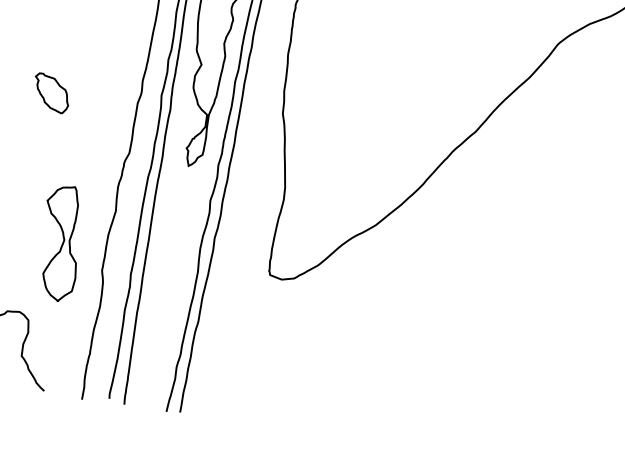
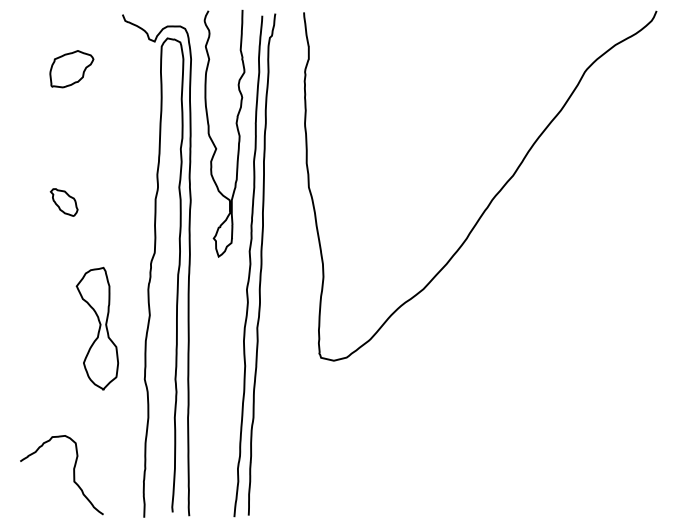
part: (51, 93) -> (64, 202), size x0.7
part: (60, 243) -> (96, 328), moved

